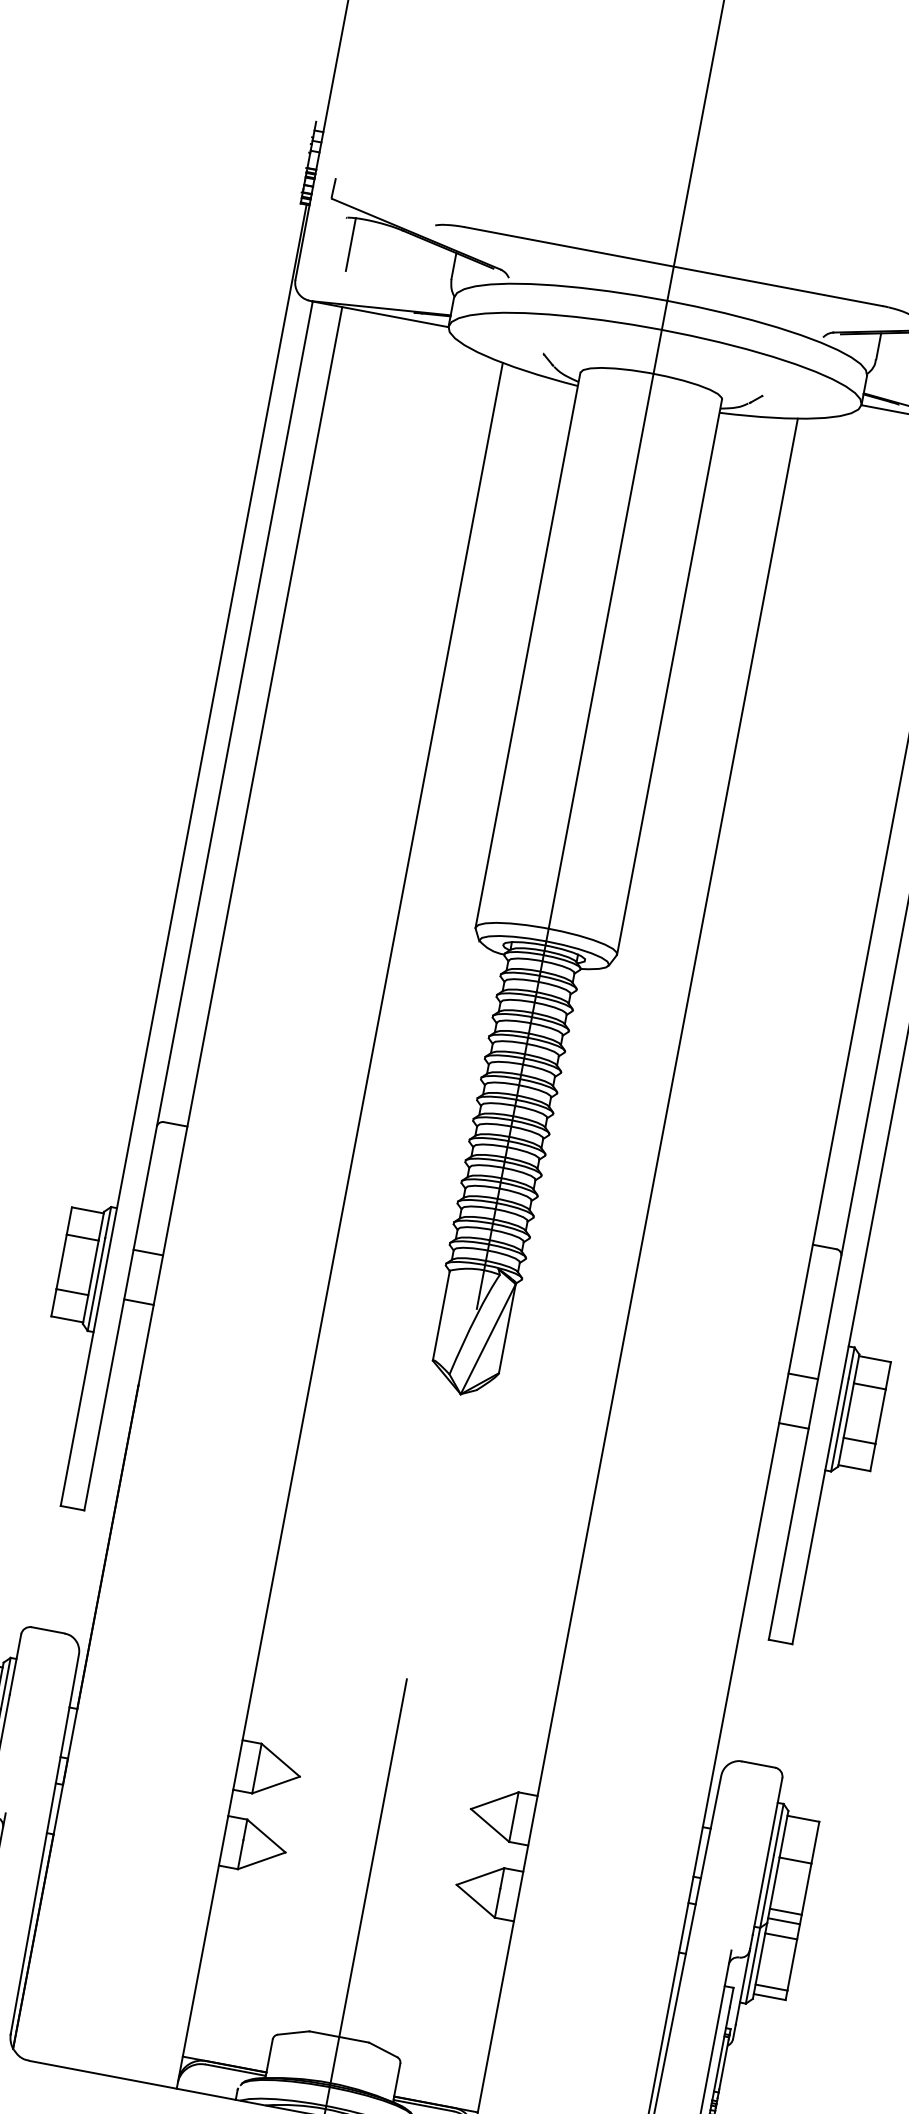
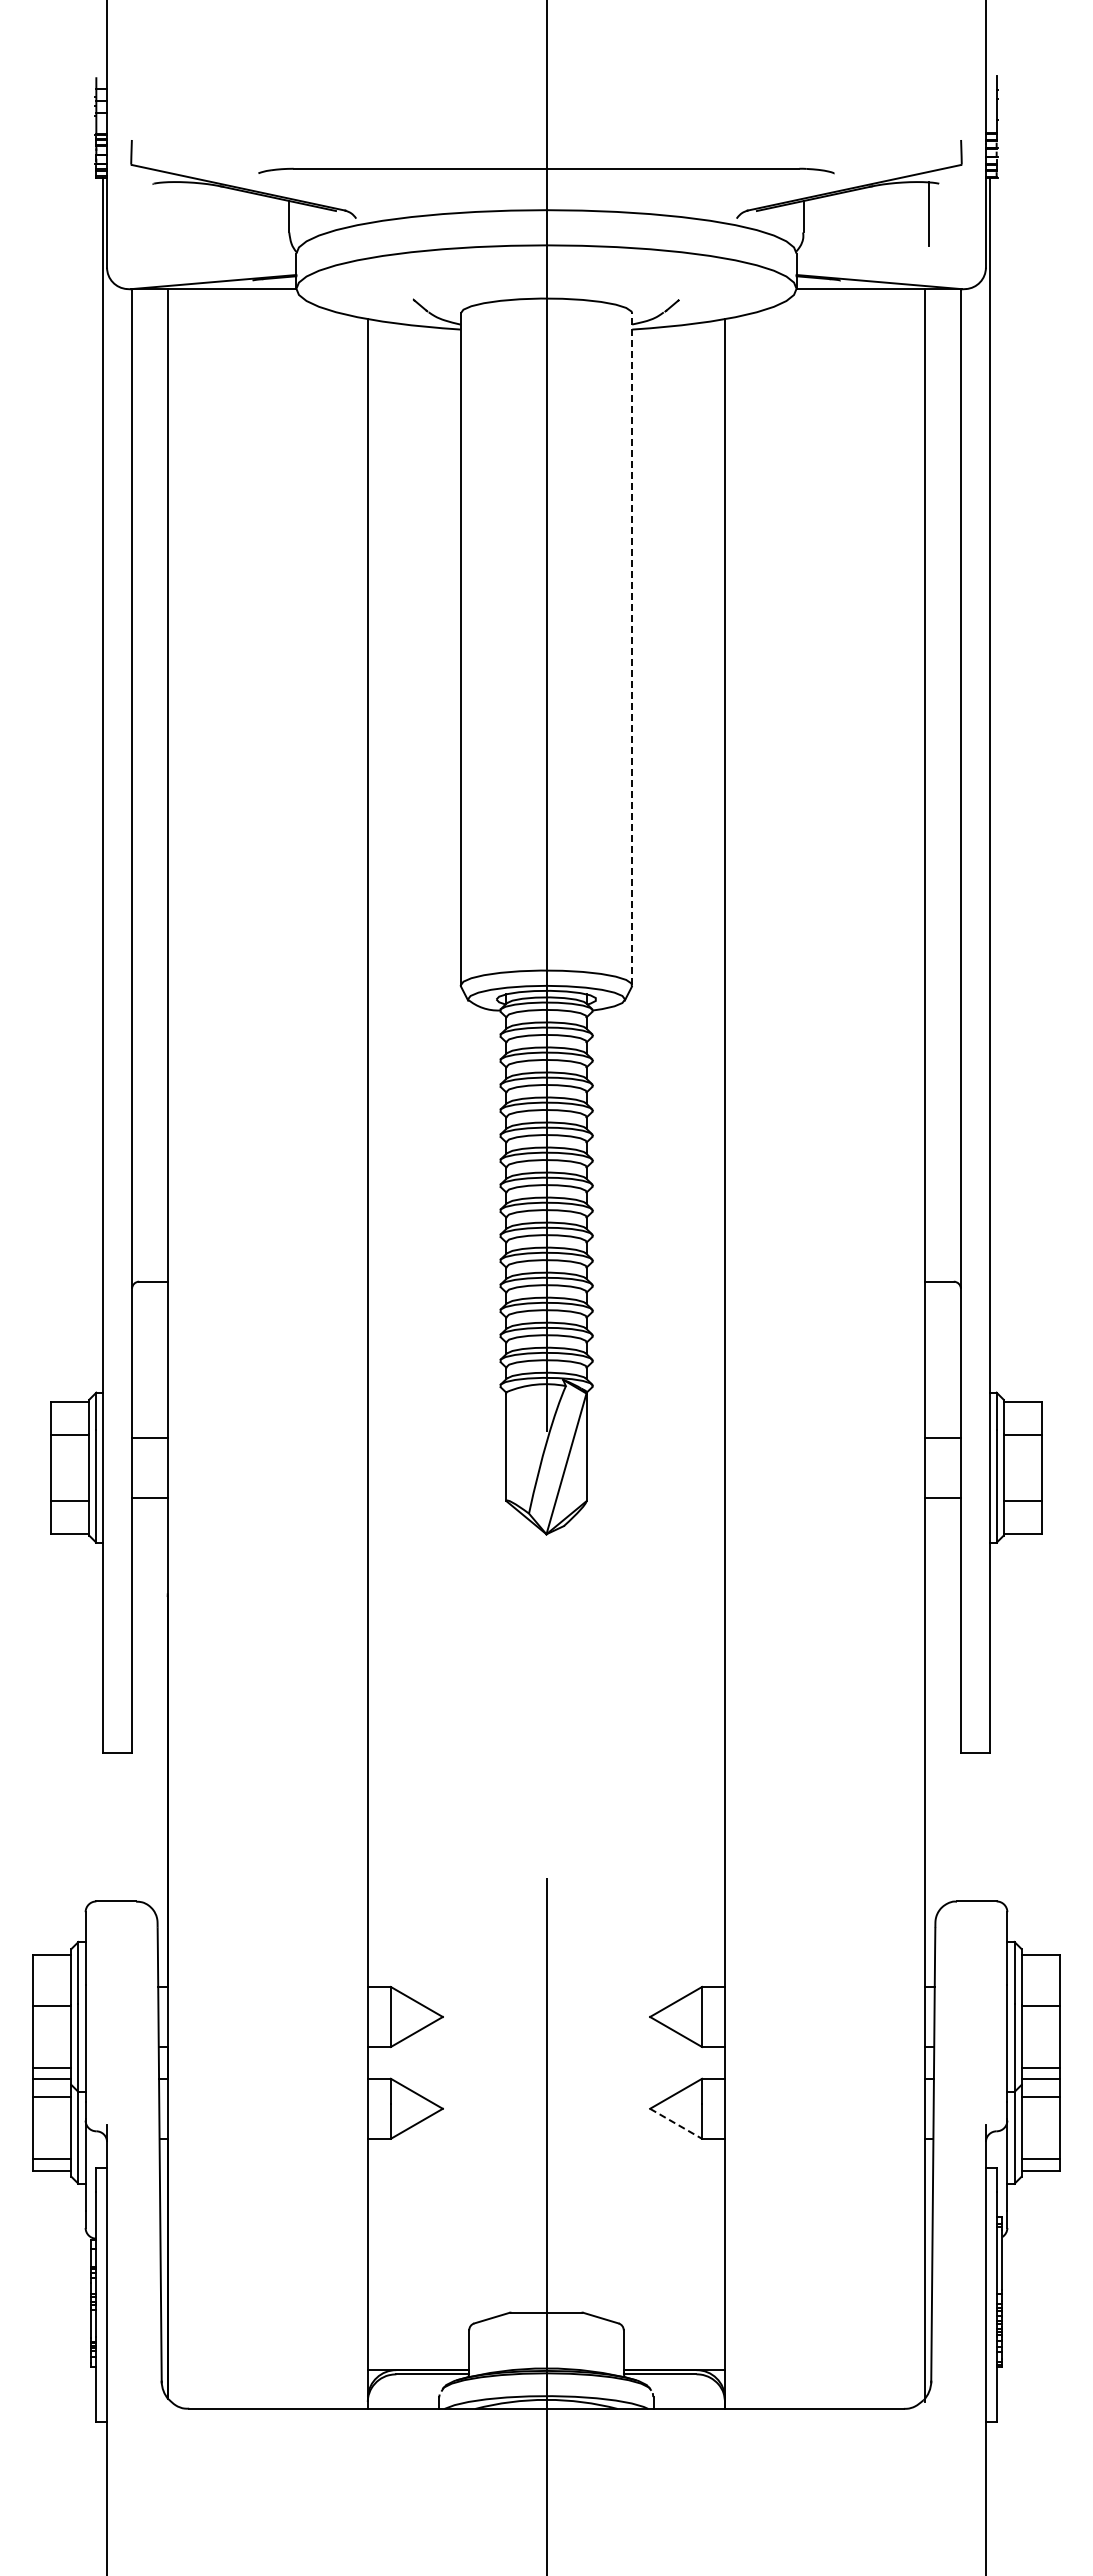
line: (351, 244) -> (164, 214), removed
line: (669, 676) -> (632, 648), solid -> dashed
line: (476, 1901) -> (676, 2124), solid -> dashed

